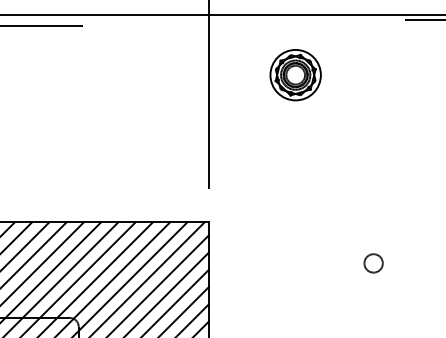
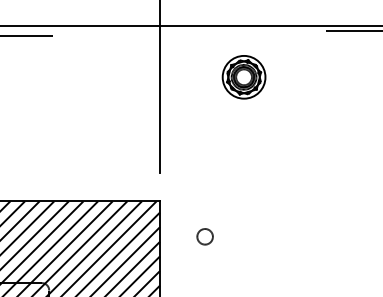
part: (294, 75) -> (243, 77), moved
circle: (372, 263) -> (204, 236), moved

